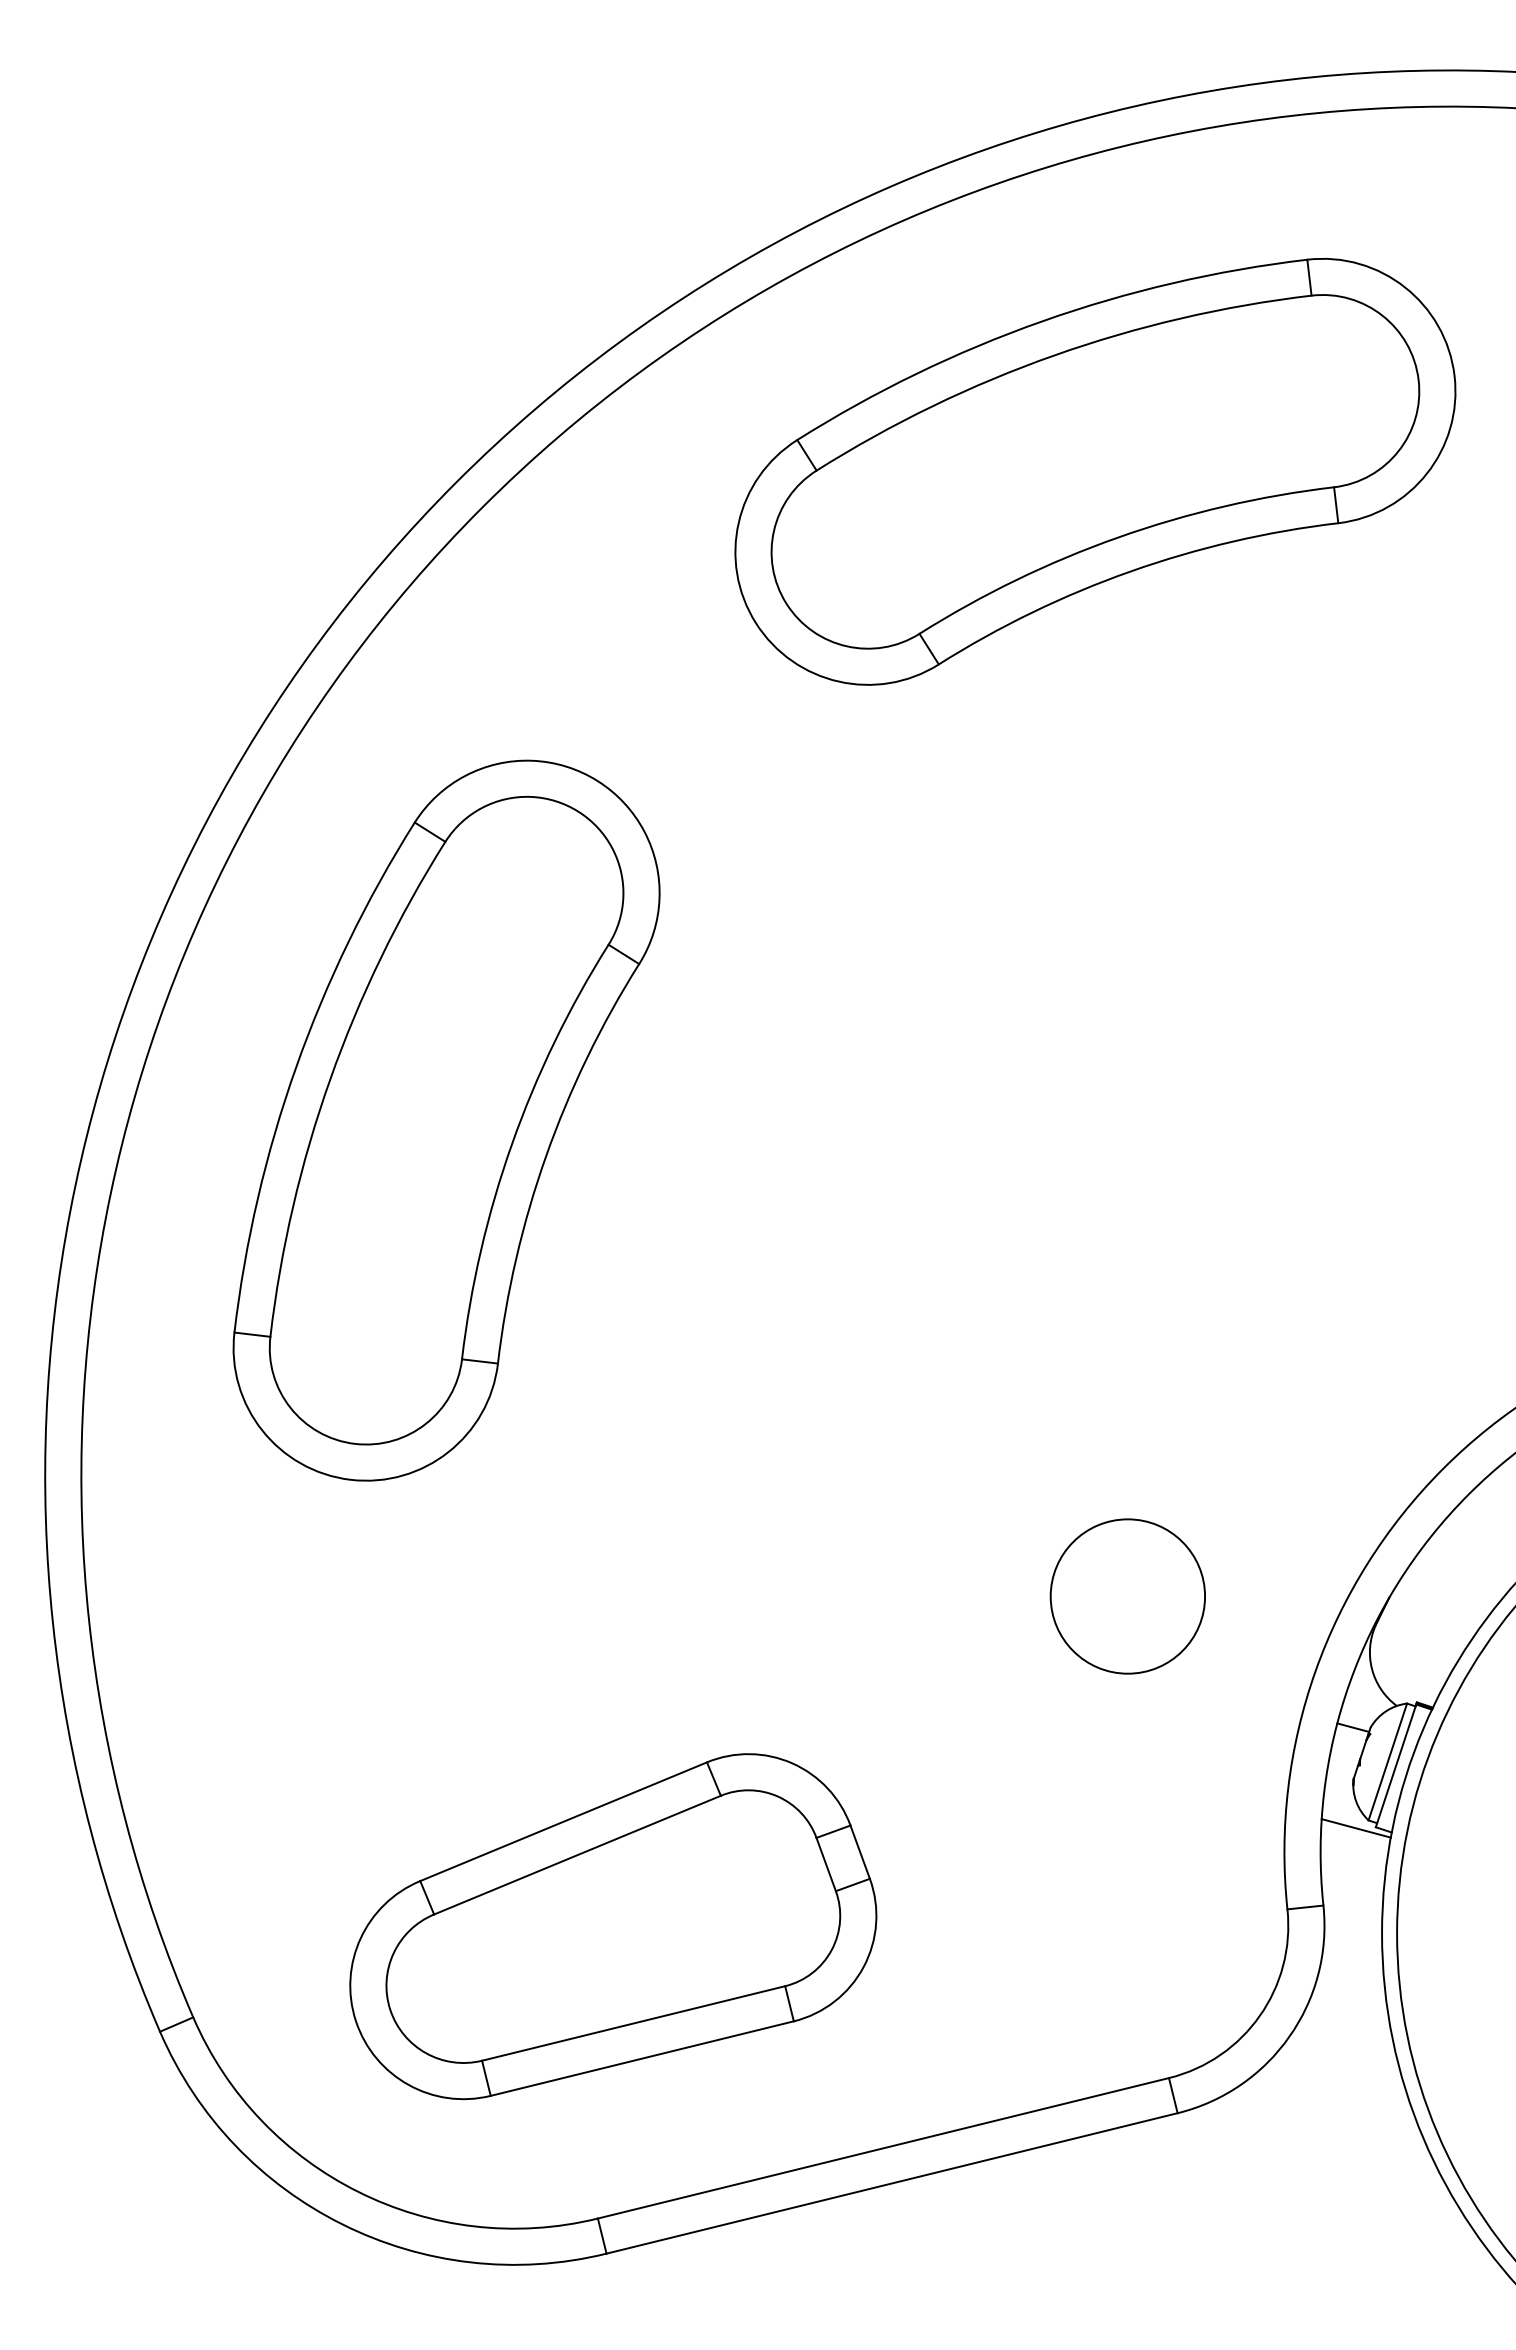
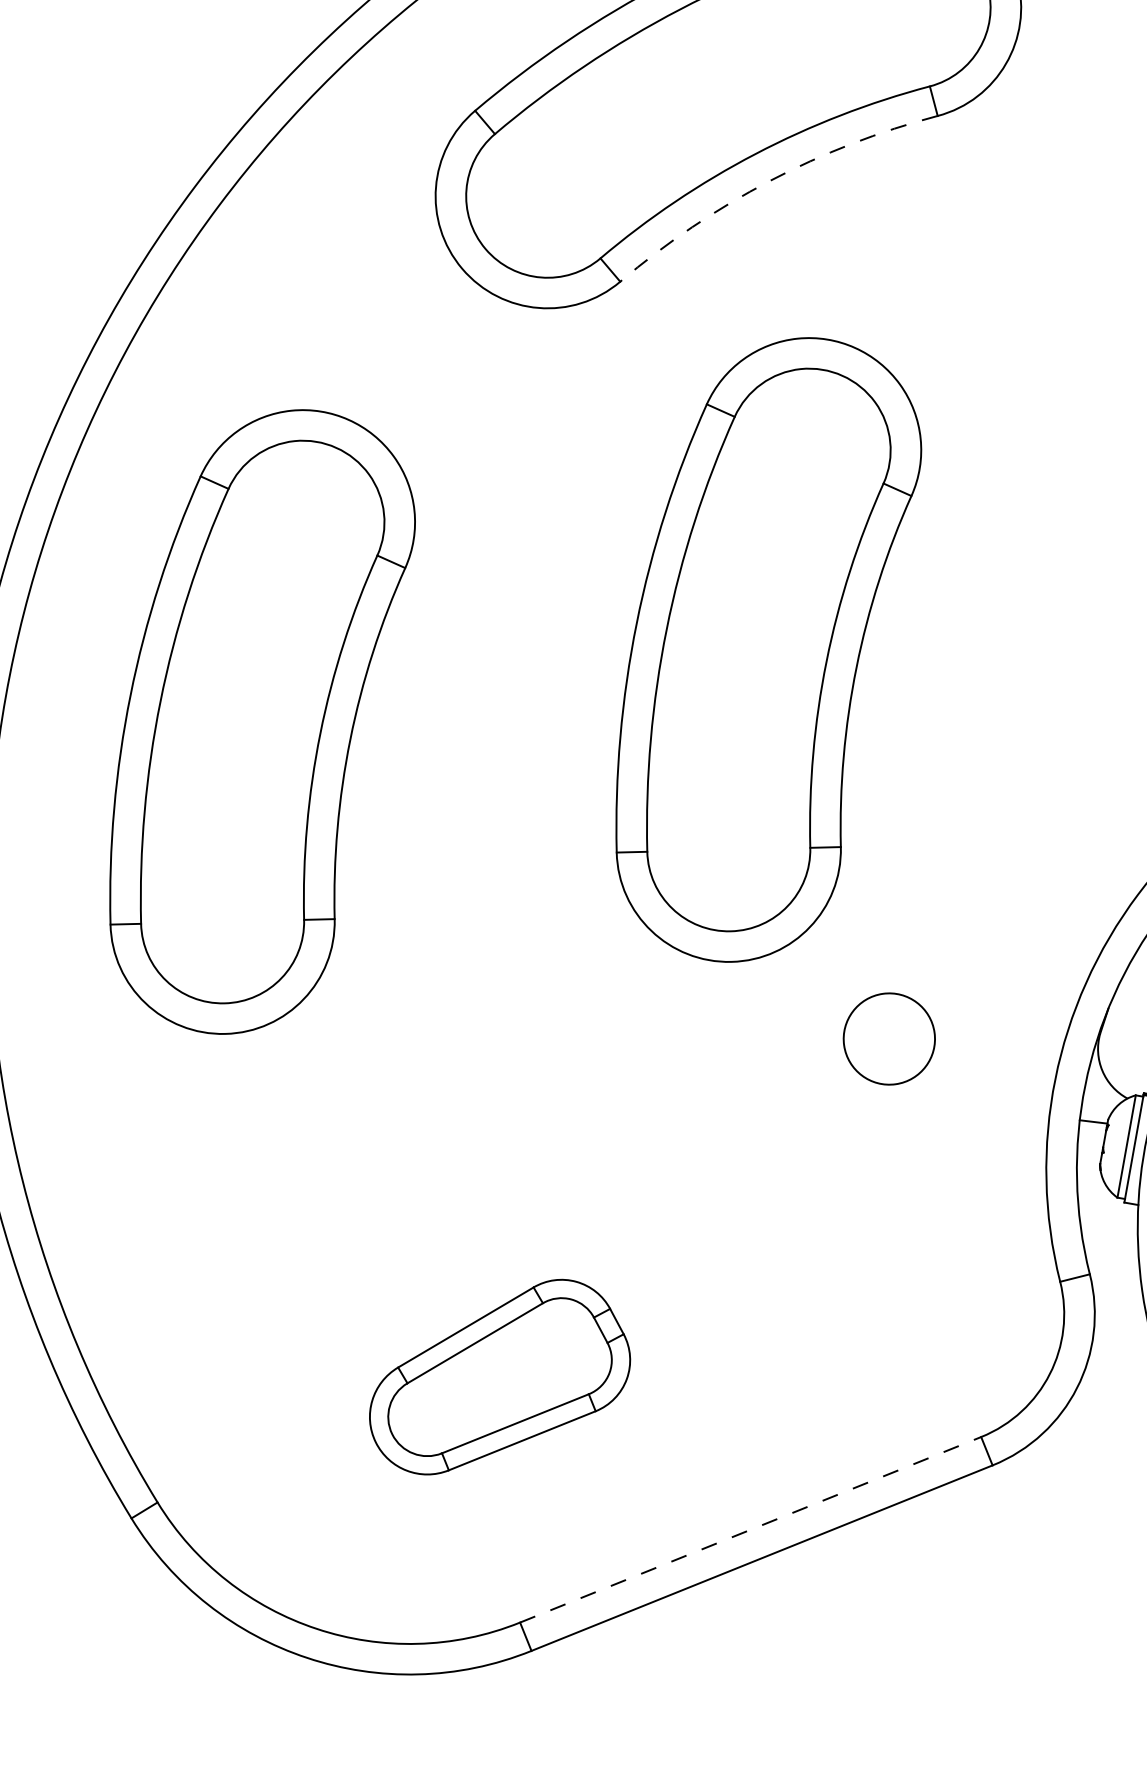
arc: (1130, 571) -> (769, 181), solid -> dashed
part: (1051, 1120) -> (768, 649), added
circle: (1127, 1596) -> (889, 1039), size x0.7
line: (1355, 1828) -> (1107, 1206), removed
part: (613, 1926) -> (498, 1376), size x0.6
line: (883, 2148) -> (750, 1529), solid -> dashed

